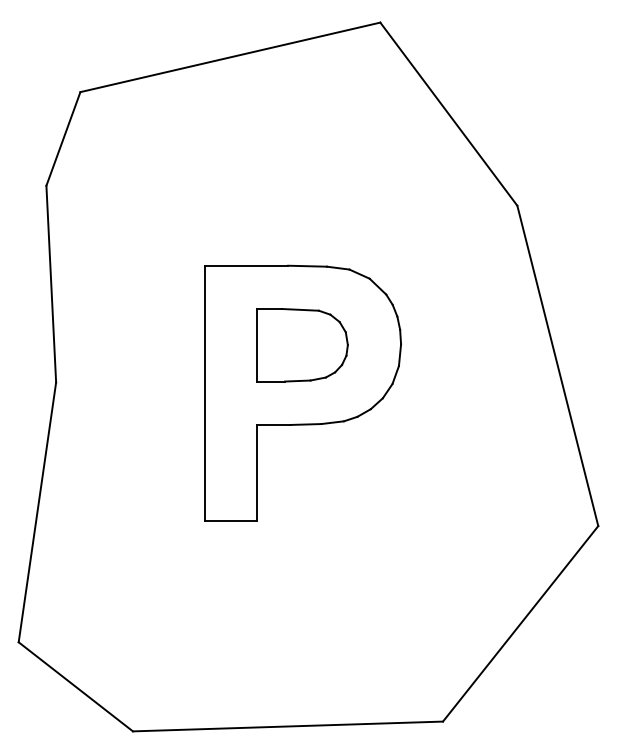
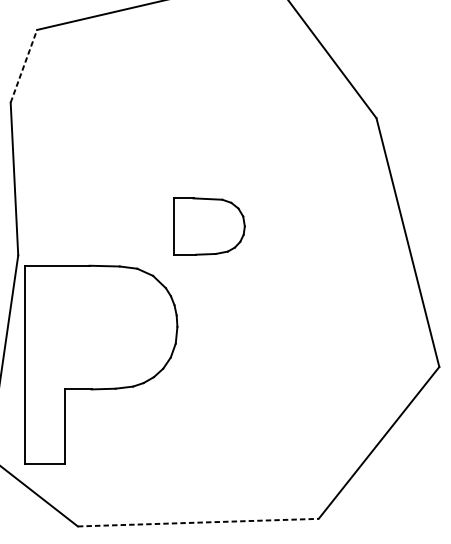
line: (63, 138) -> (23, 65), solid -> dashed
part: (302, 392) -> (100, 364), moved
line: (288, 726) -> (198, 522), solid -> dashed

